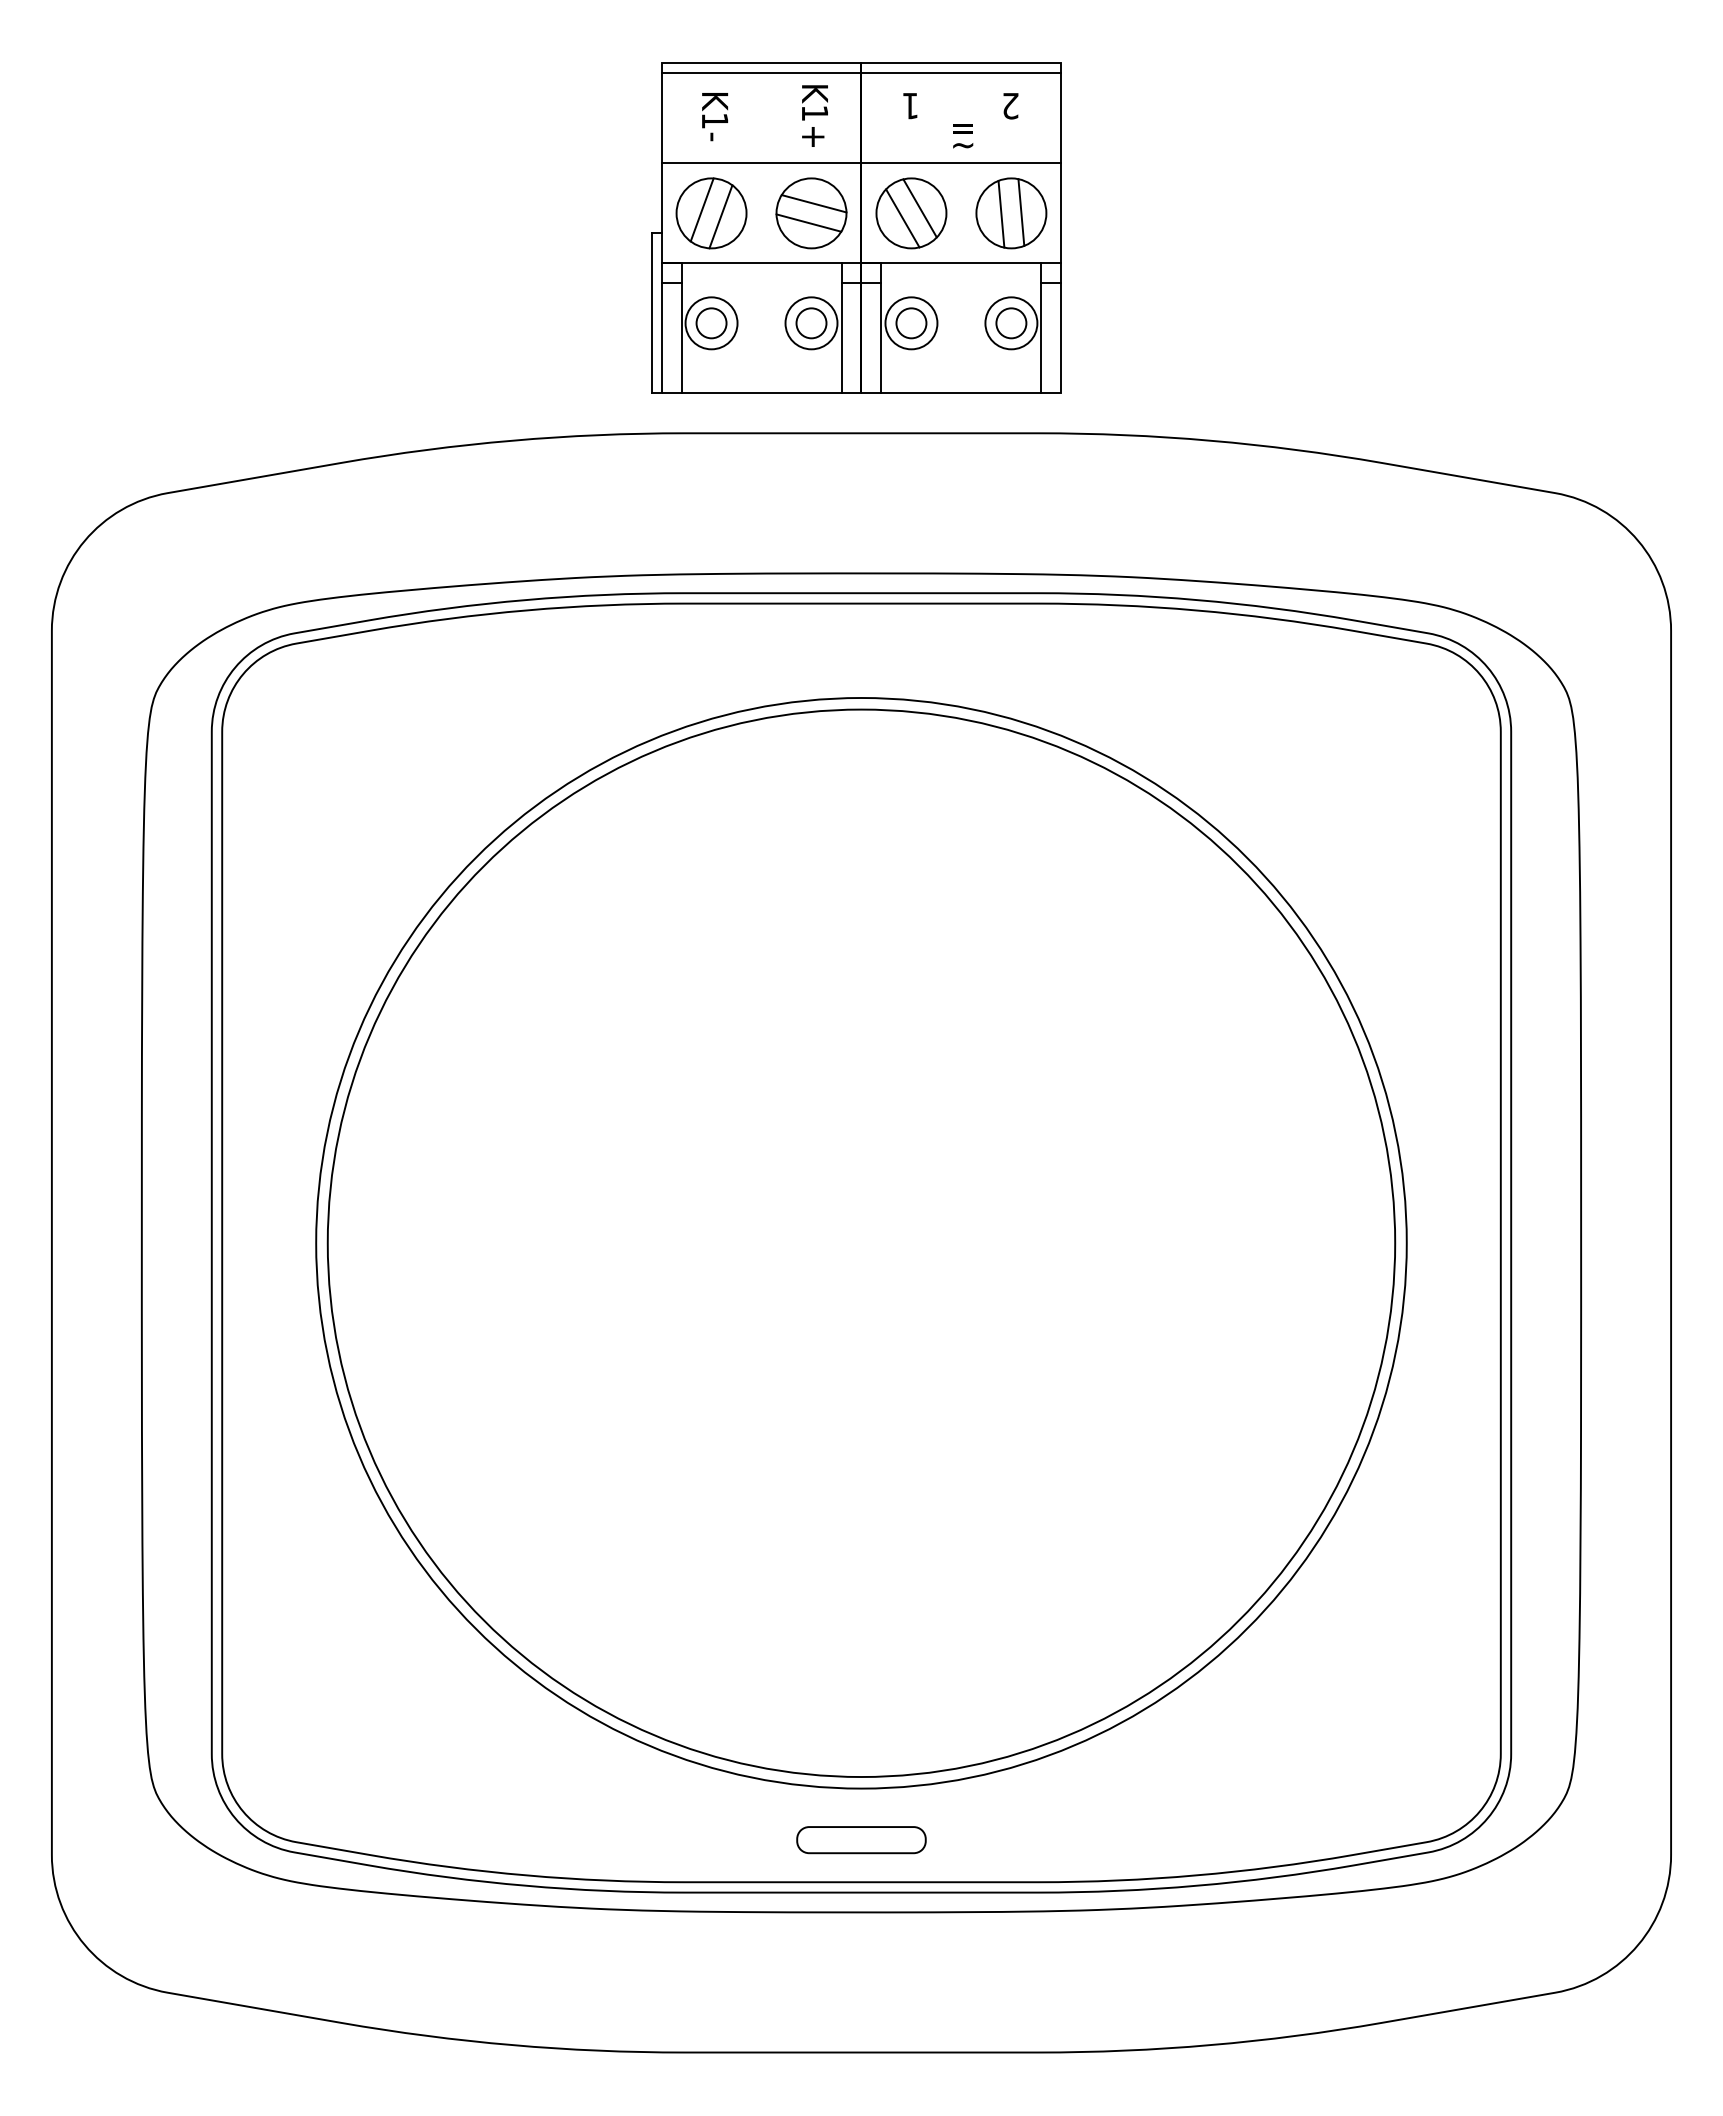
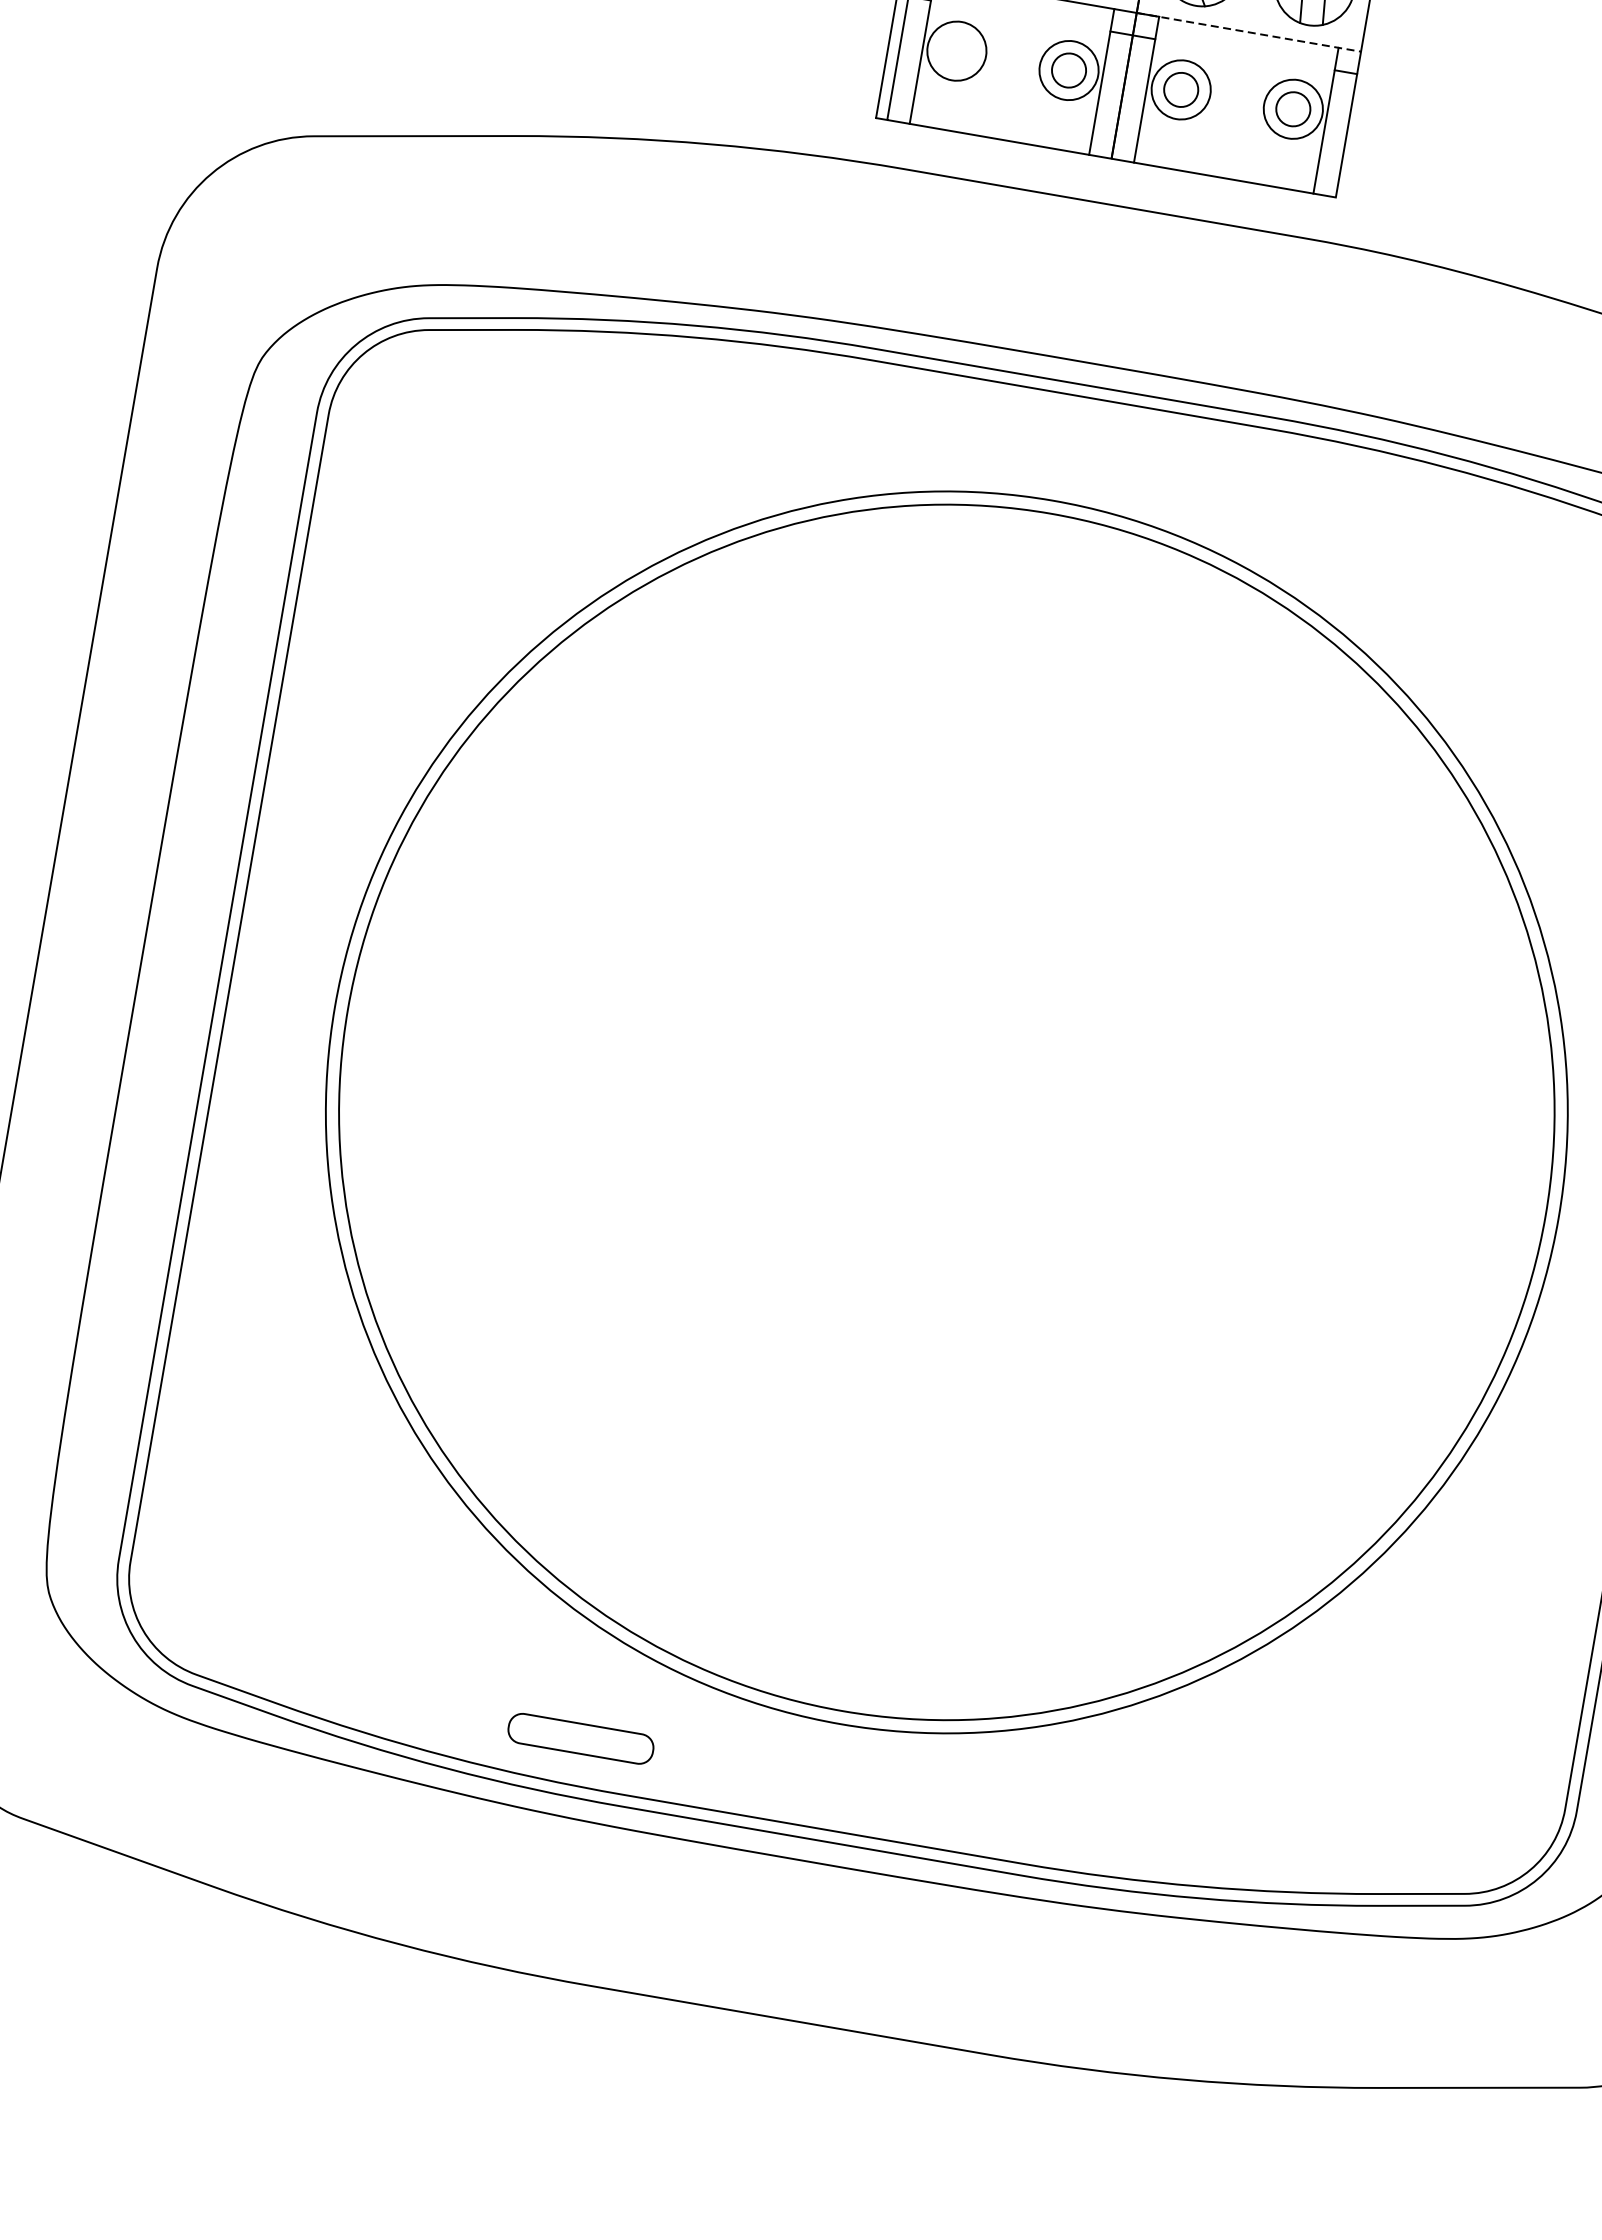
line: (961, 263) -> (1248, 32), solid -> dashed
circle: (711, 323) -> (956, 51), removed
part: (861, 1840) -> (580, 1739), moved

